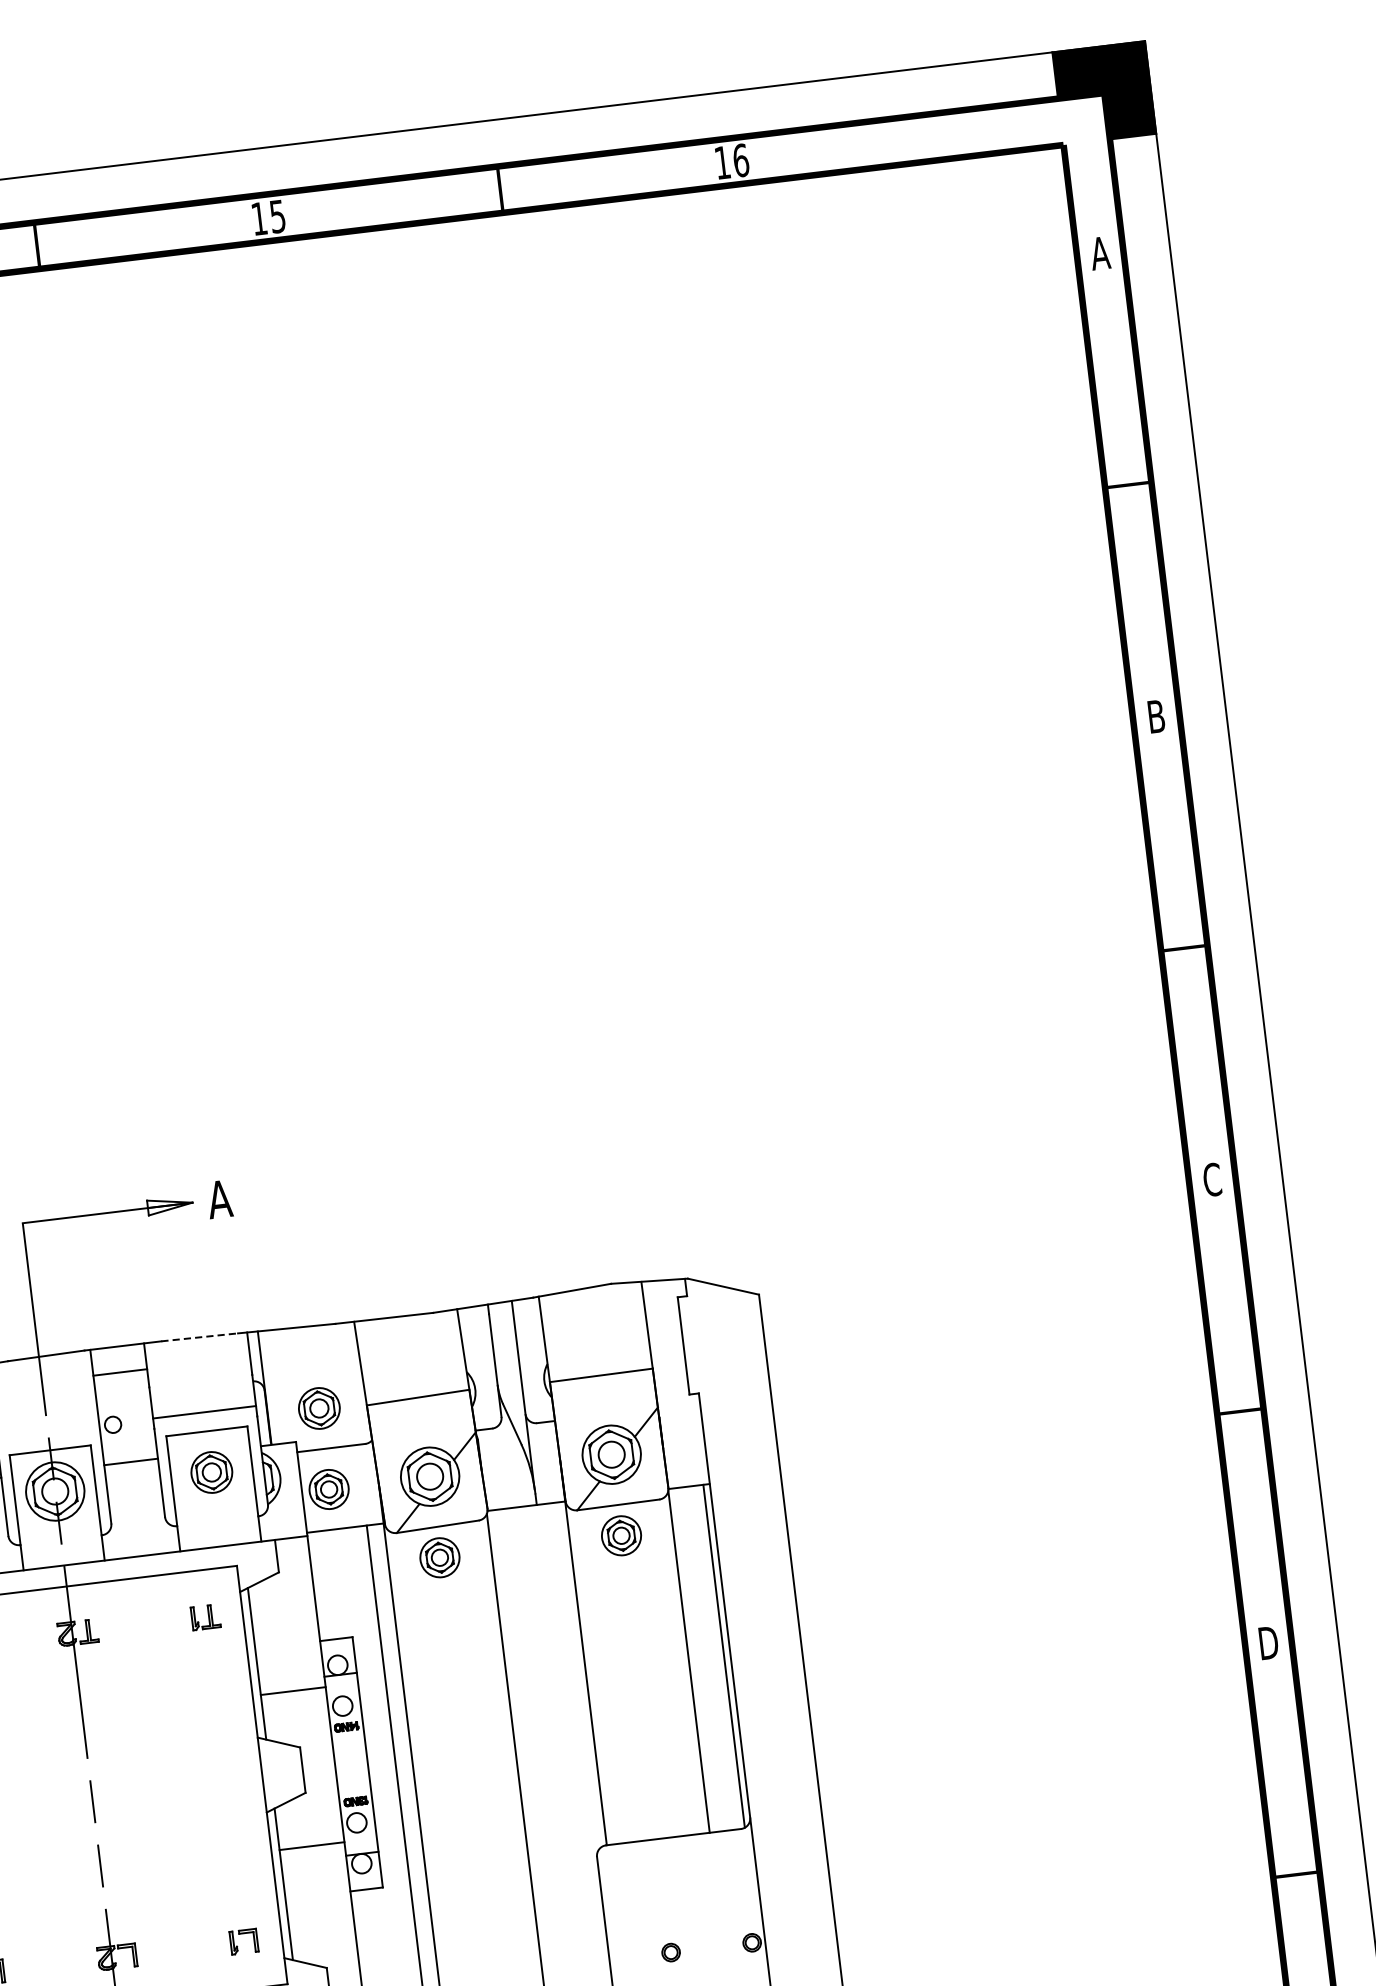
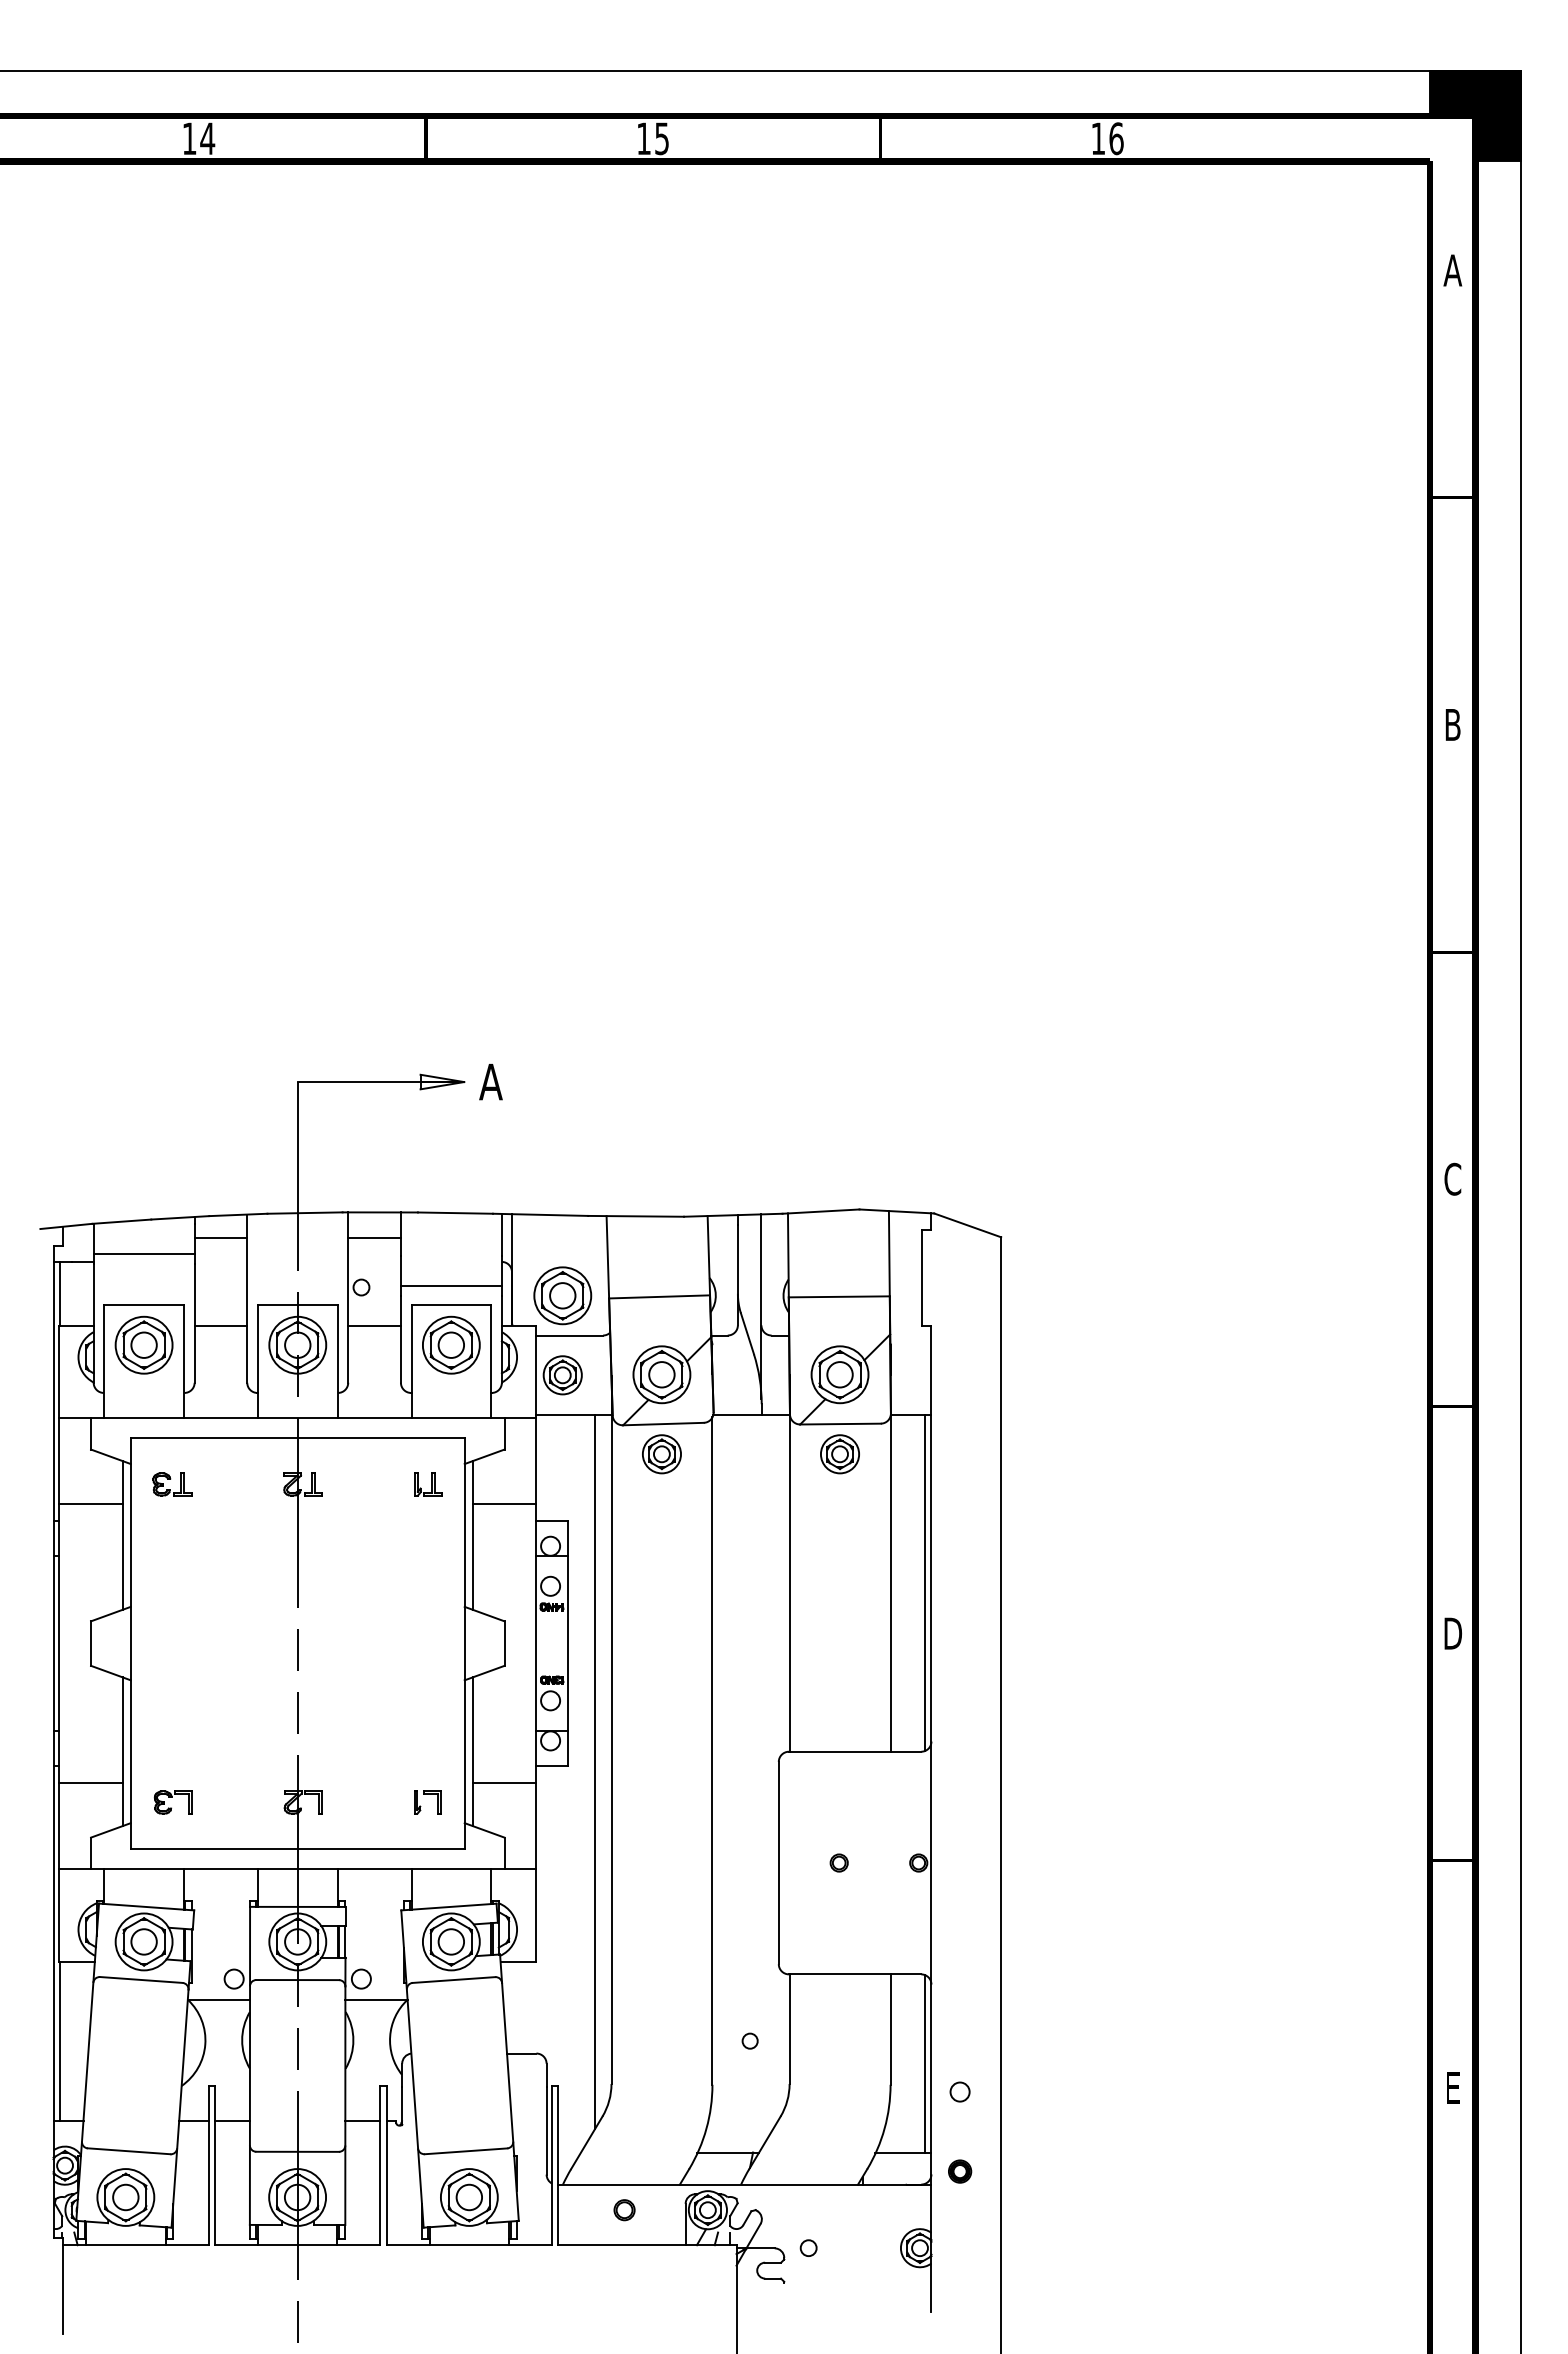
line: (199, 1337) -> (455, 1213), dashed -> solid
part: (318, 1408) -> (562, 1295), size x1.43
part: (211, 1471) -> (451, 1344), size x1.43
line: (293, 1691) -> (504, 1504), moved
line: (312, 1846) -> (504, 1783), moved

